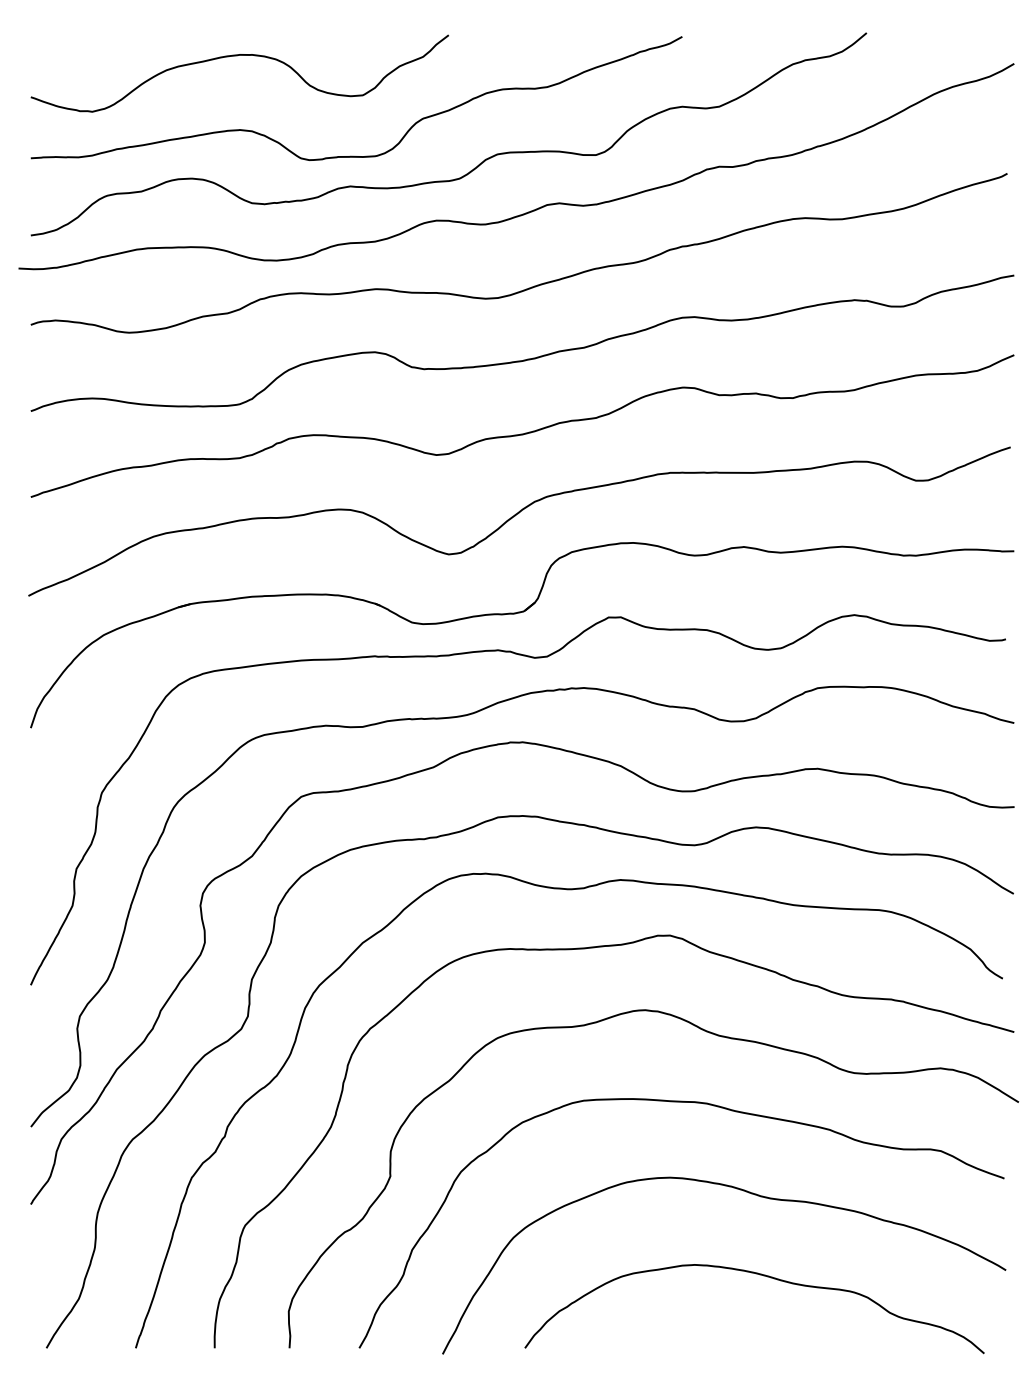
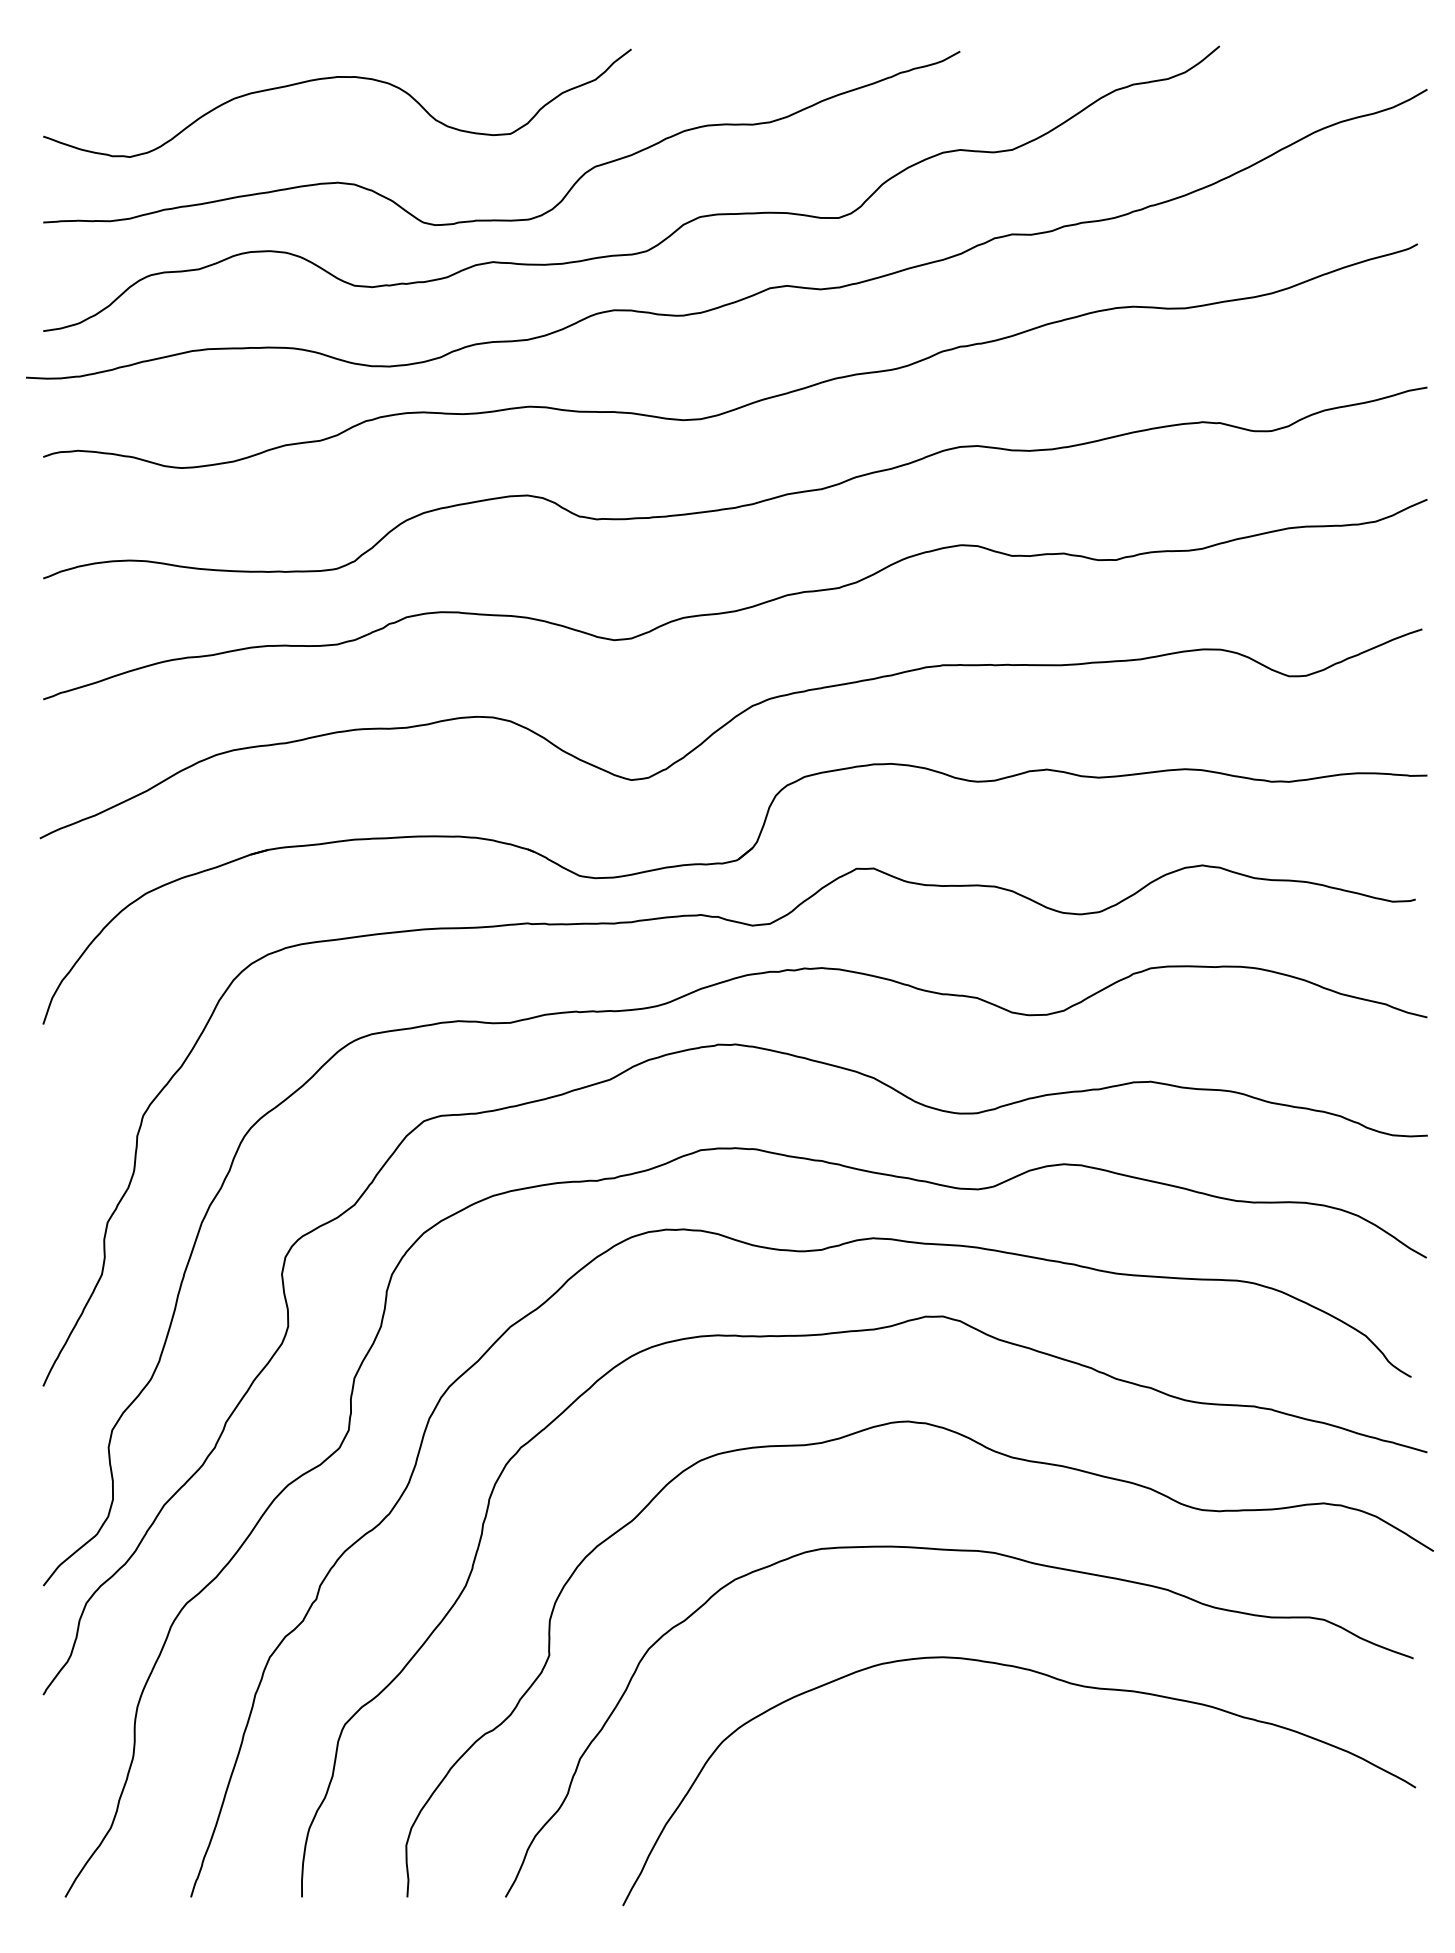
curve: (762, 1275) -> (1073, 1795), removed

